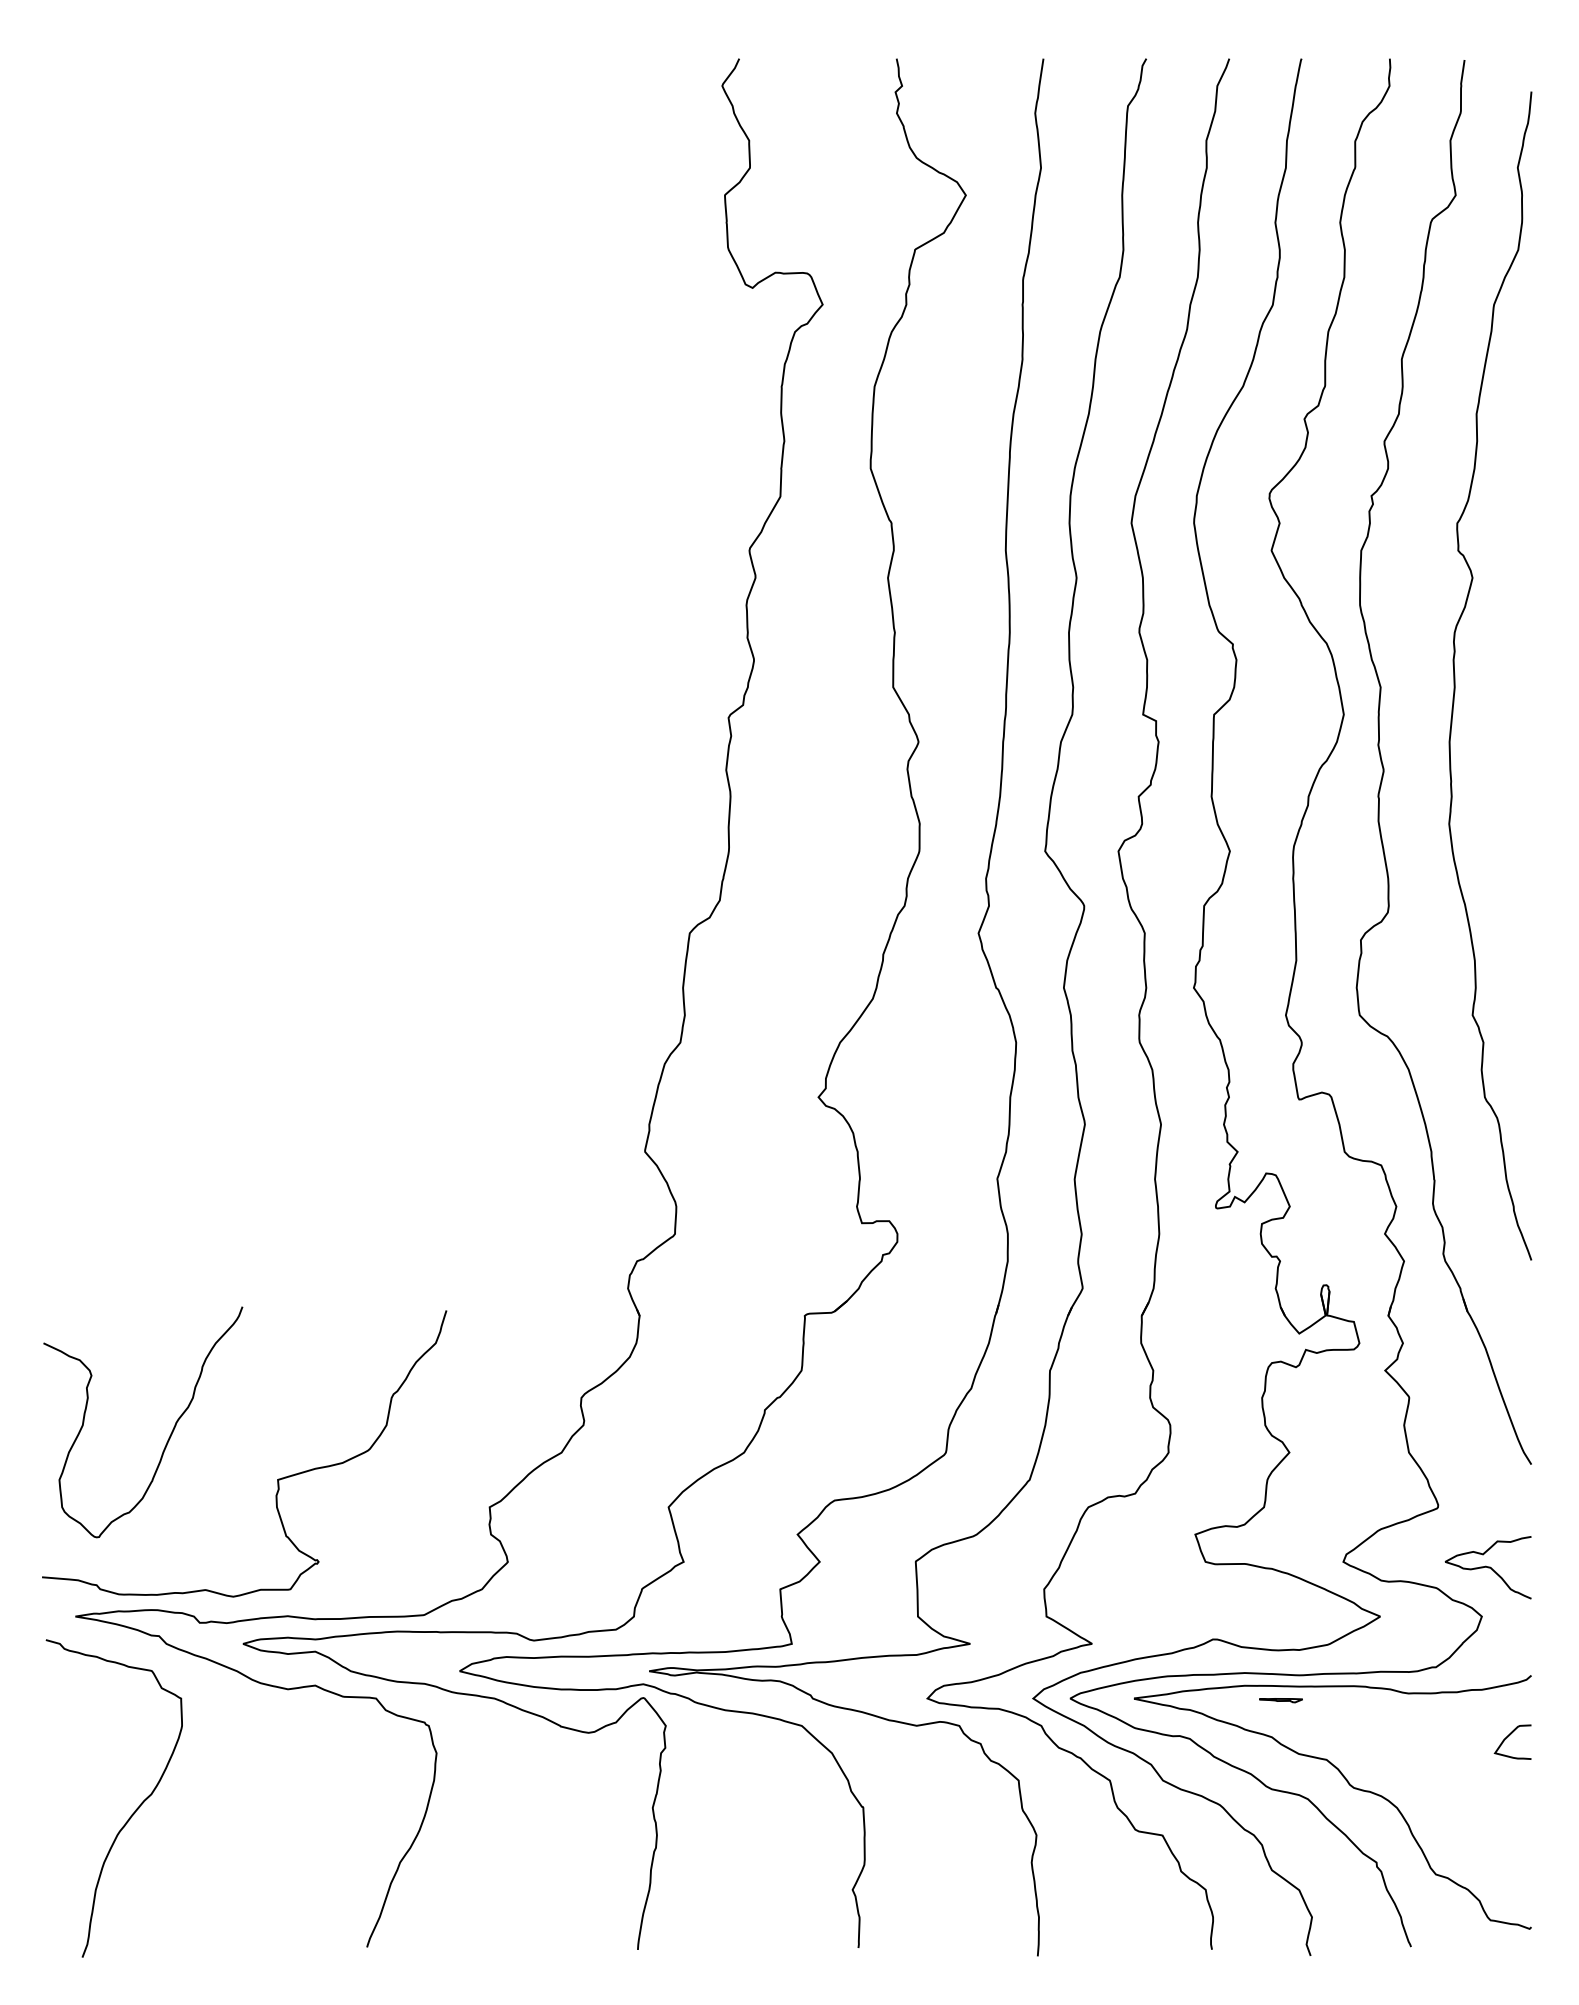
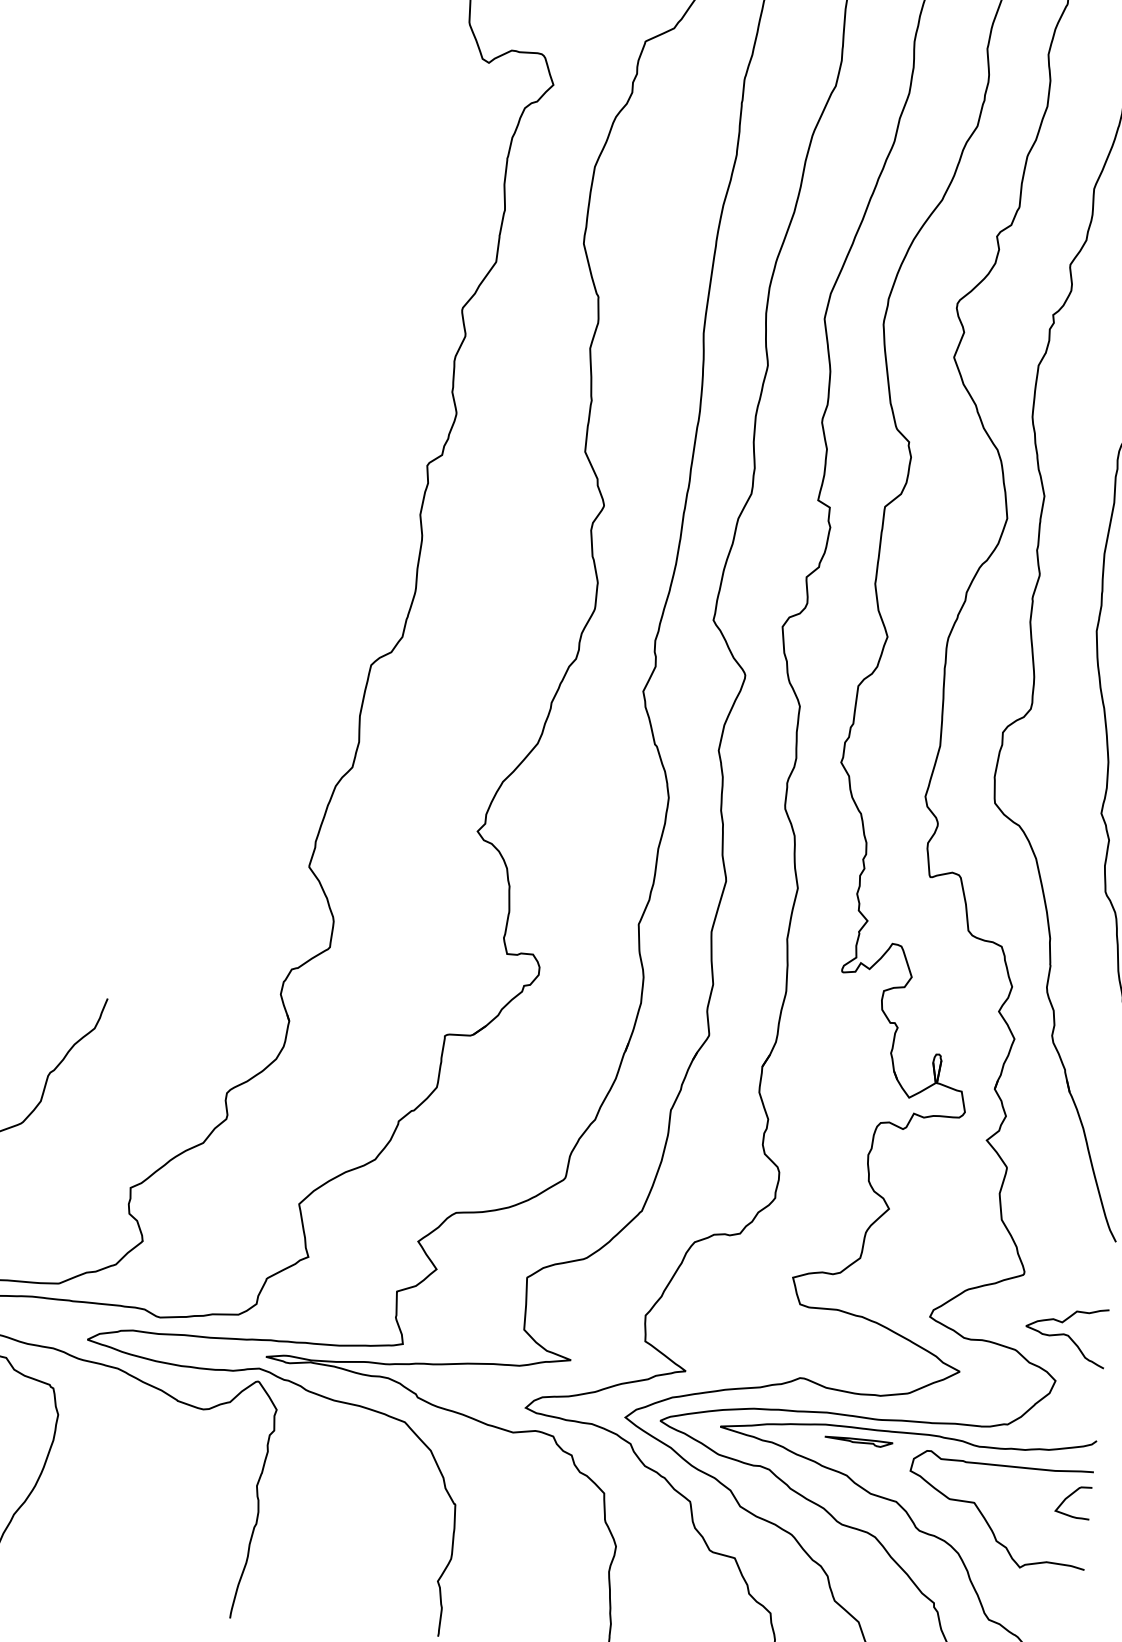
part: (1280, 1700) -> (858, 1441), size x1.67
curve: (1423, 1769) -> (986, 1519), added

